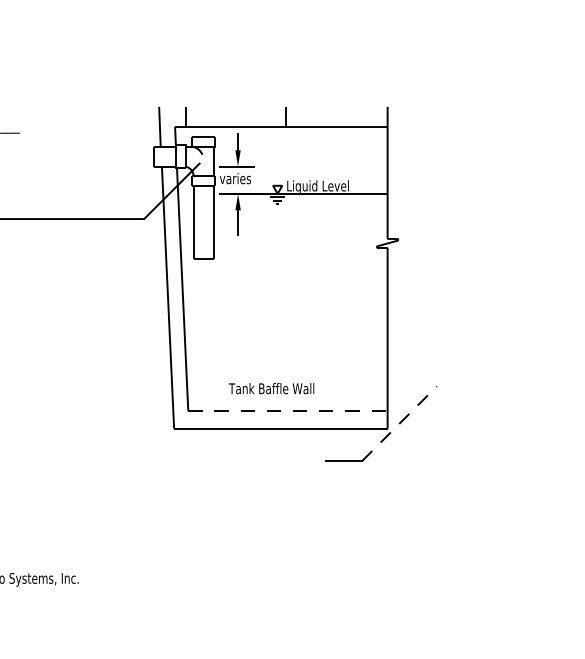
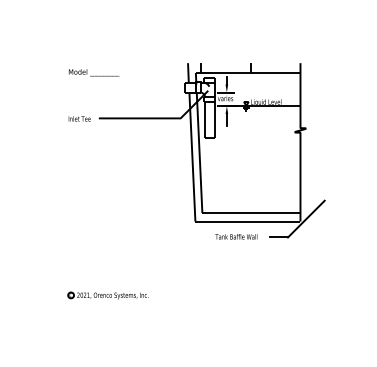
text: (271, 387) -> (236, 236), moved
line: (288, 410) -> (251, 212), dashed -> solid
line: (399, 424) -> (306, 219), dashed -> solid

